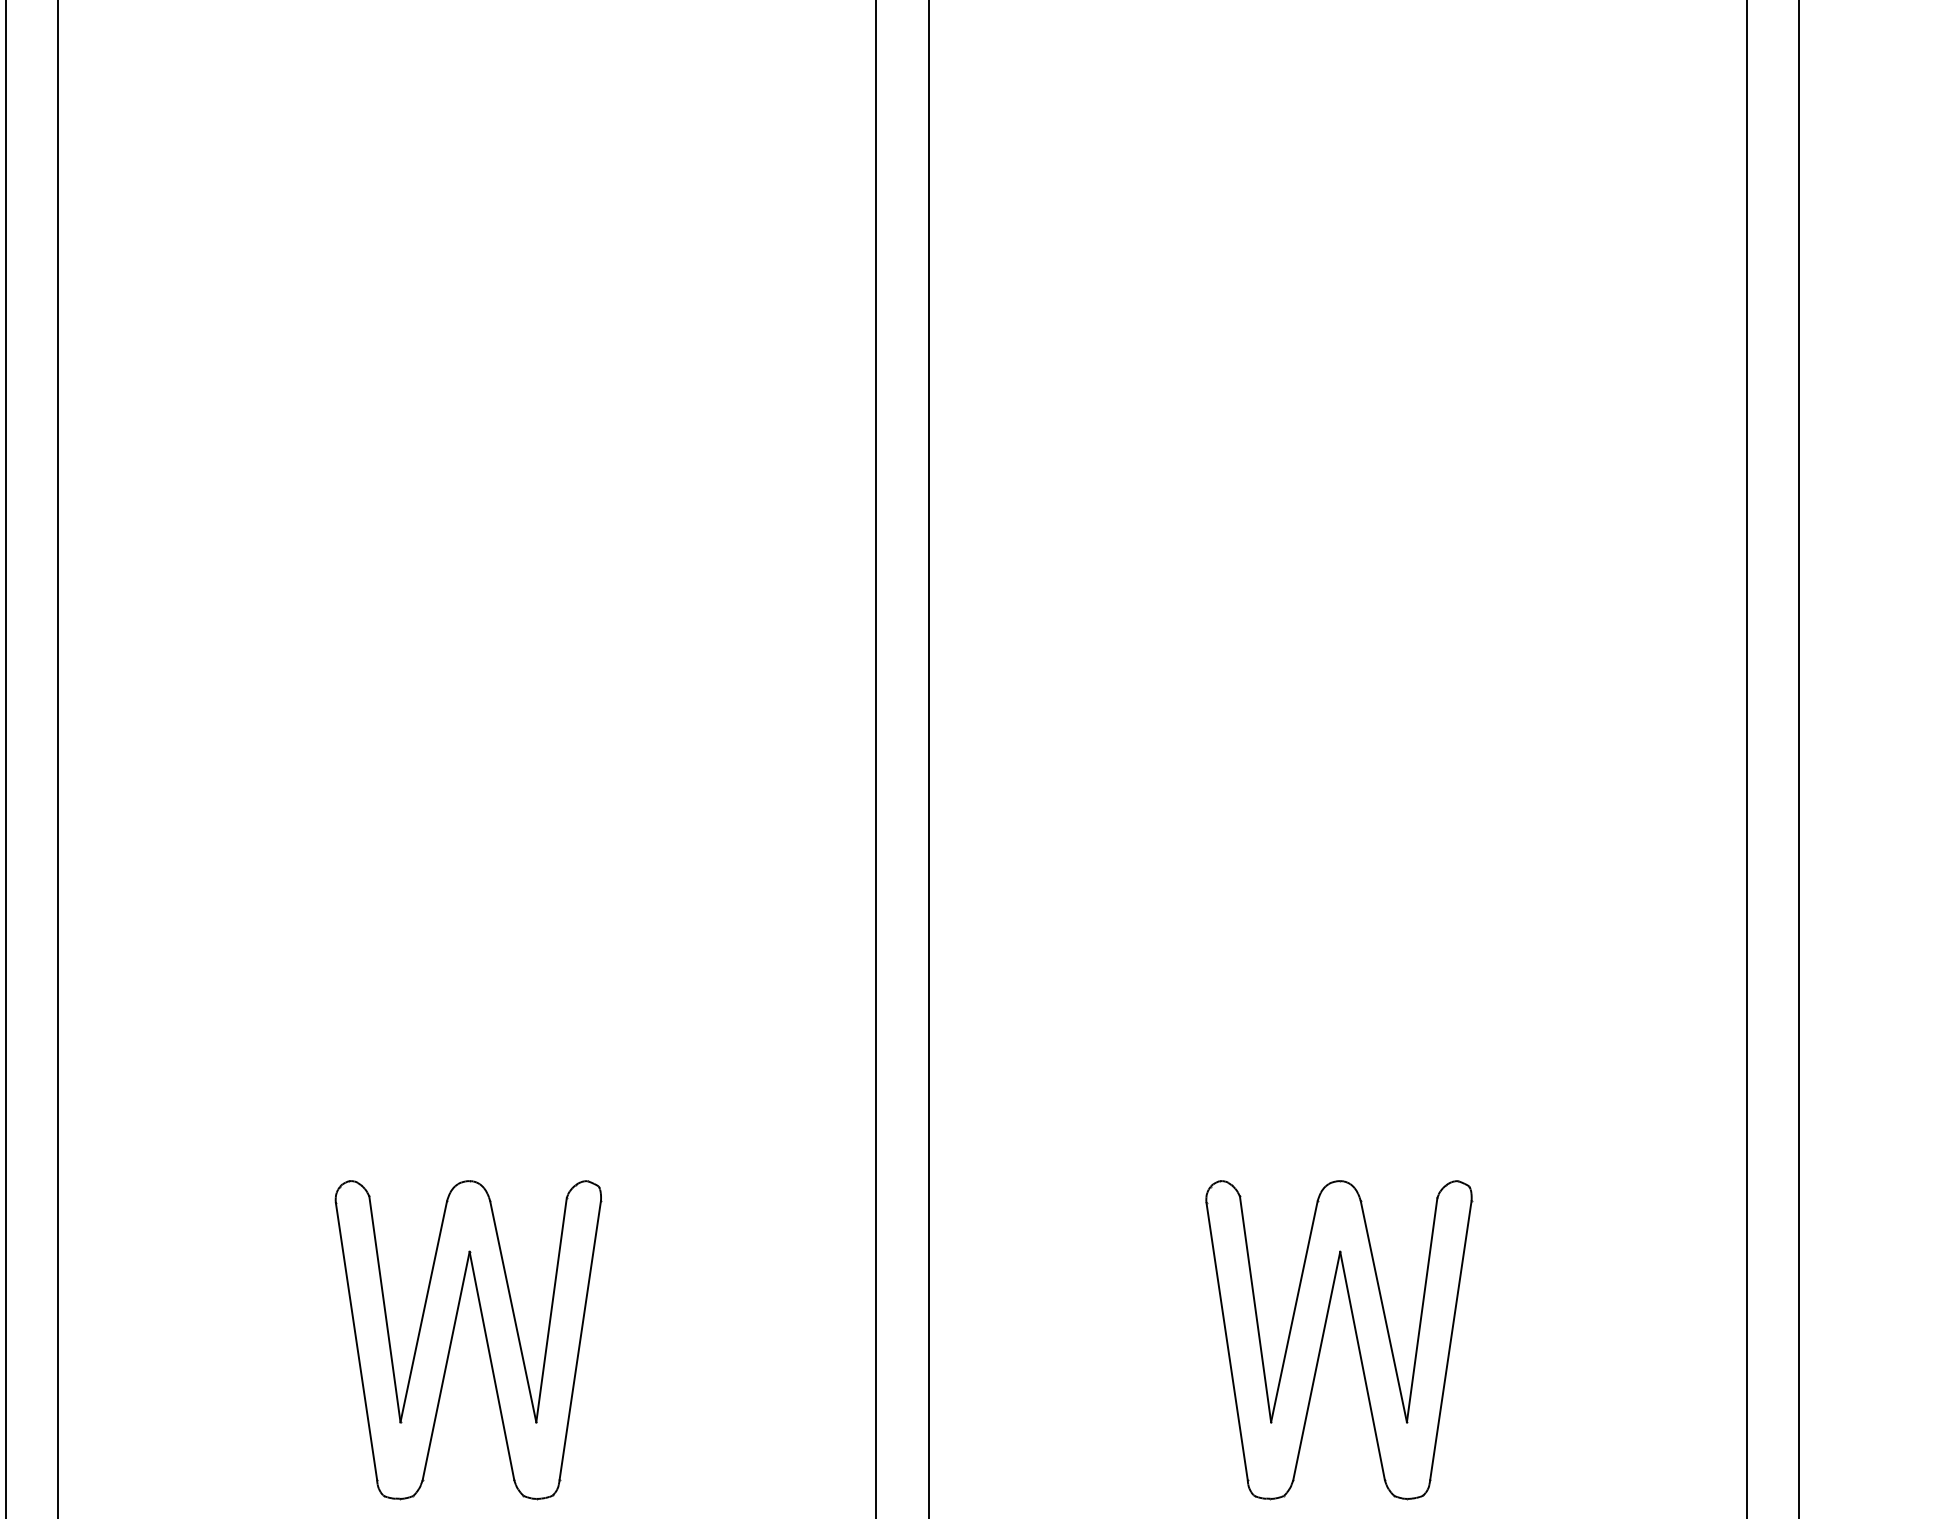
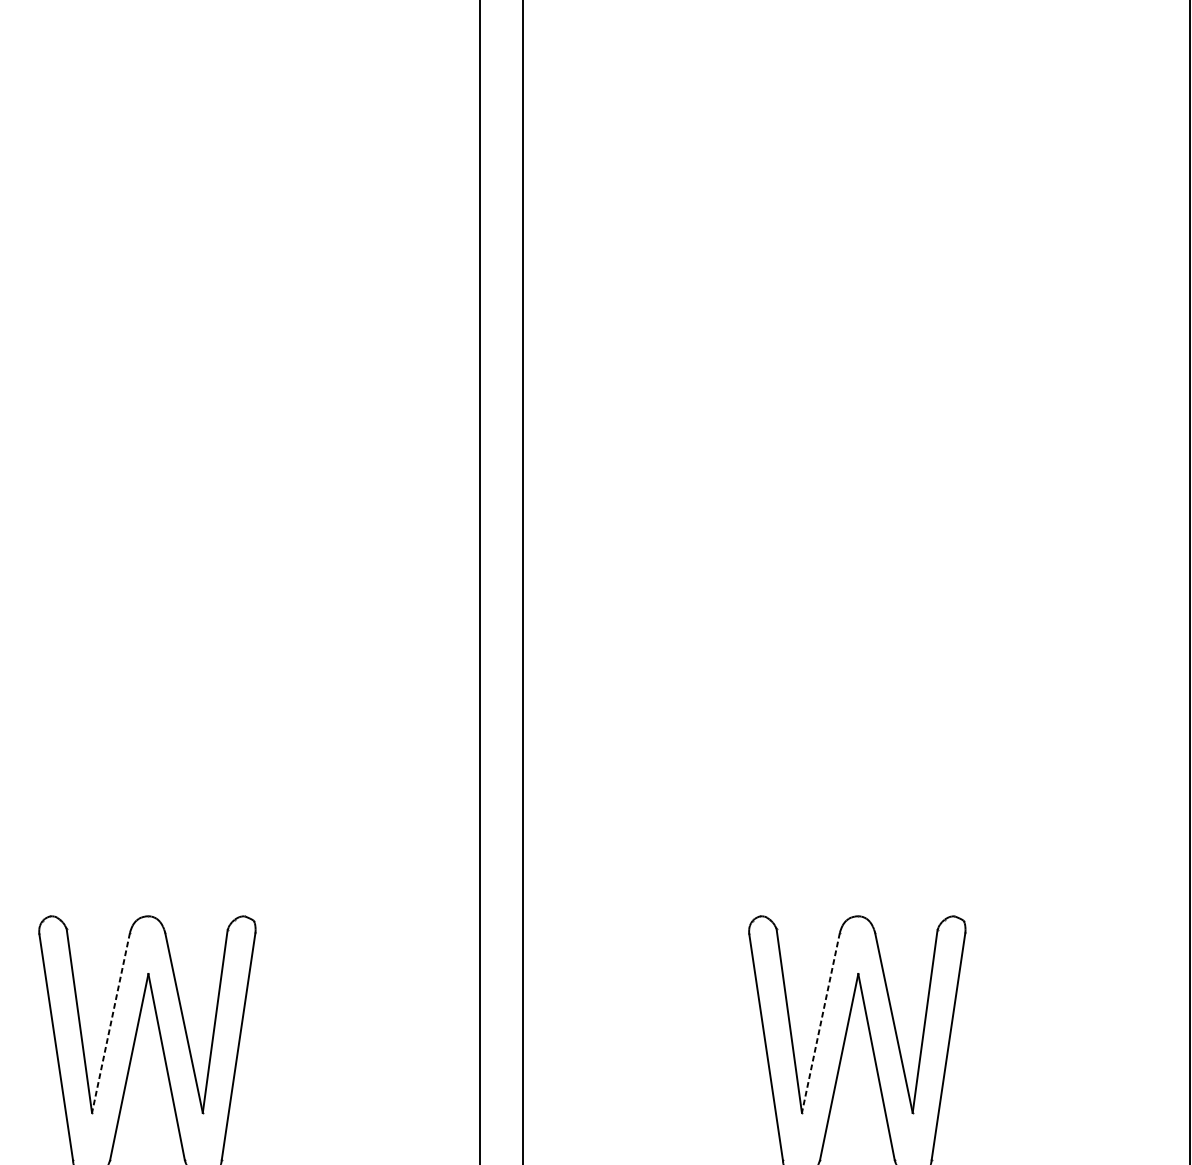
line: (423, 1311) -> (110, 1022), solid -> dashed
line: (1294, 1311) -> (821, 1022), solid -> dashed

